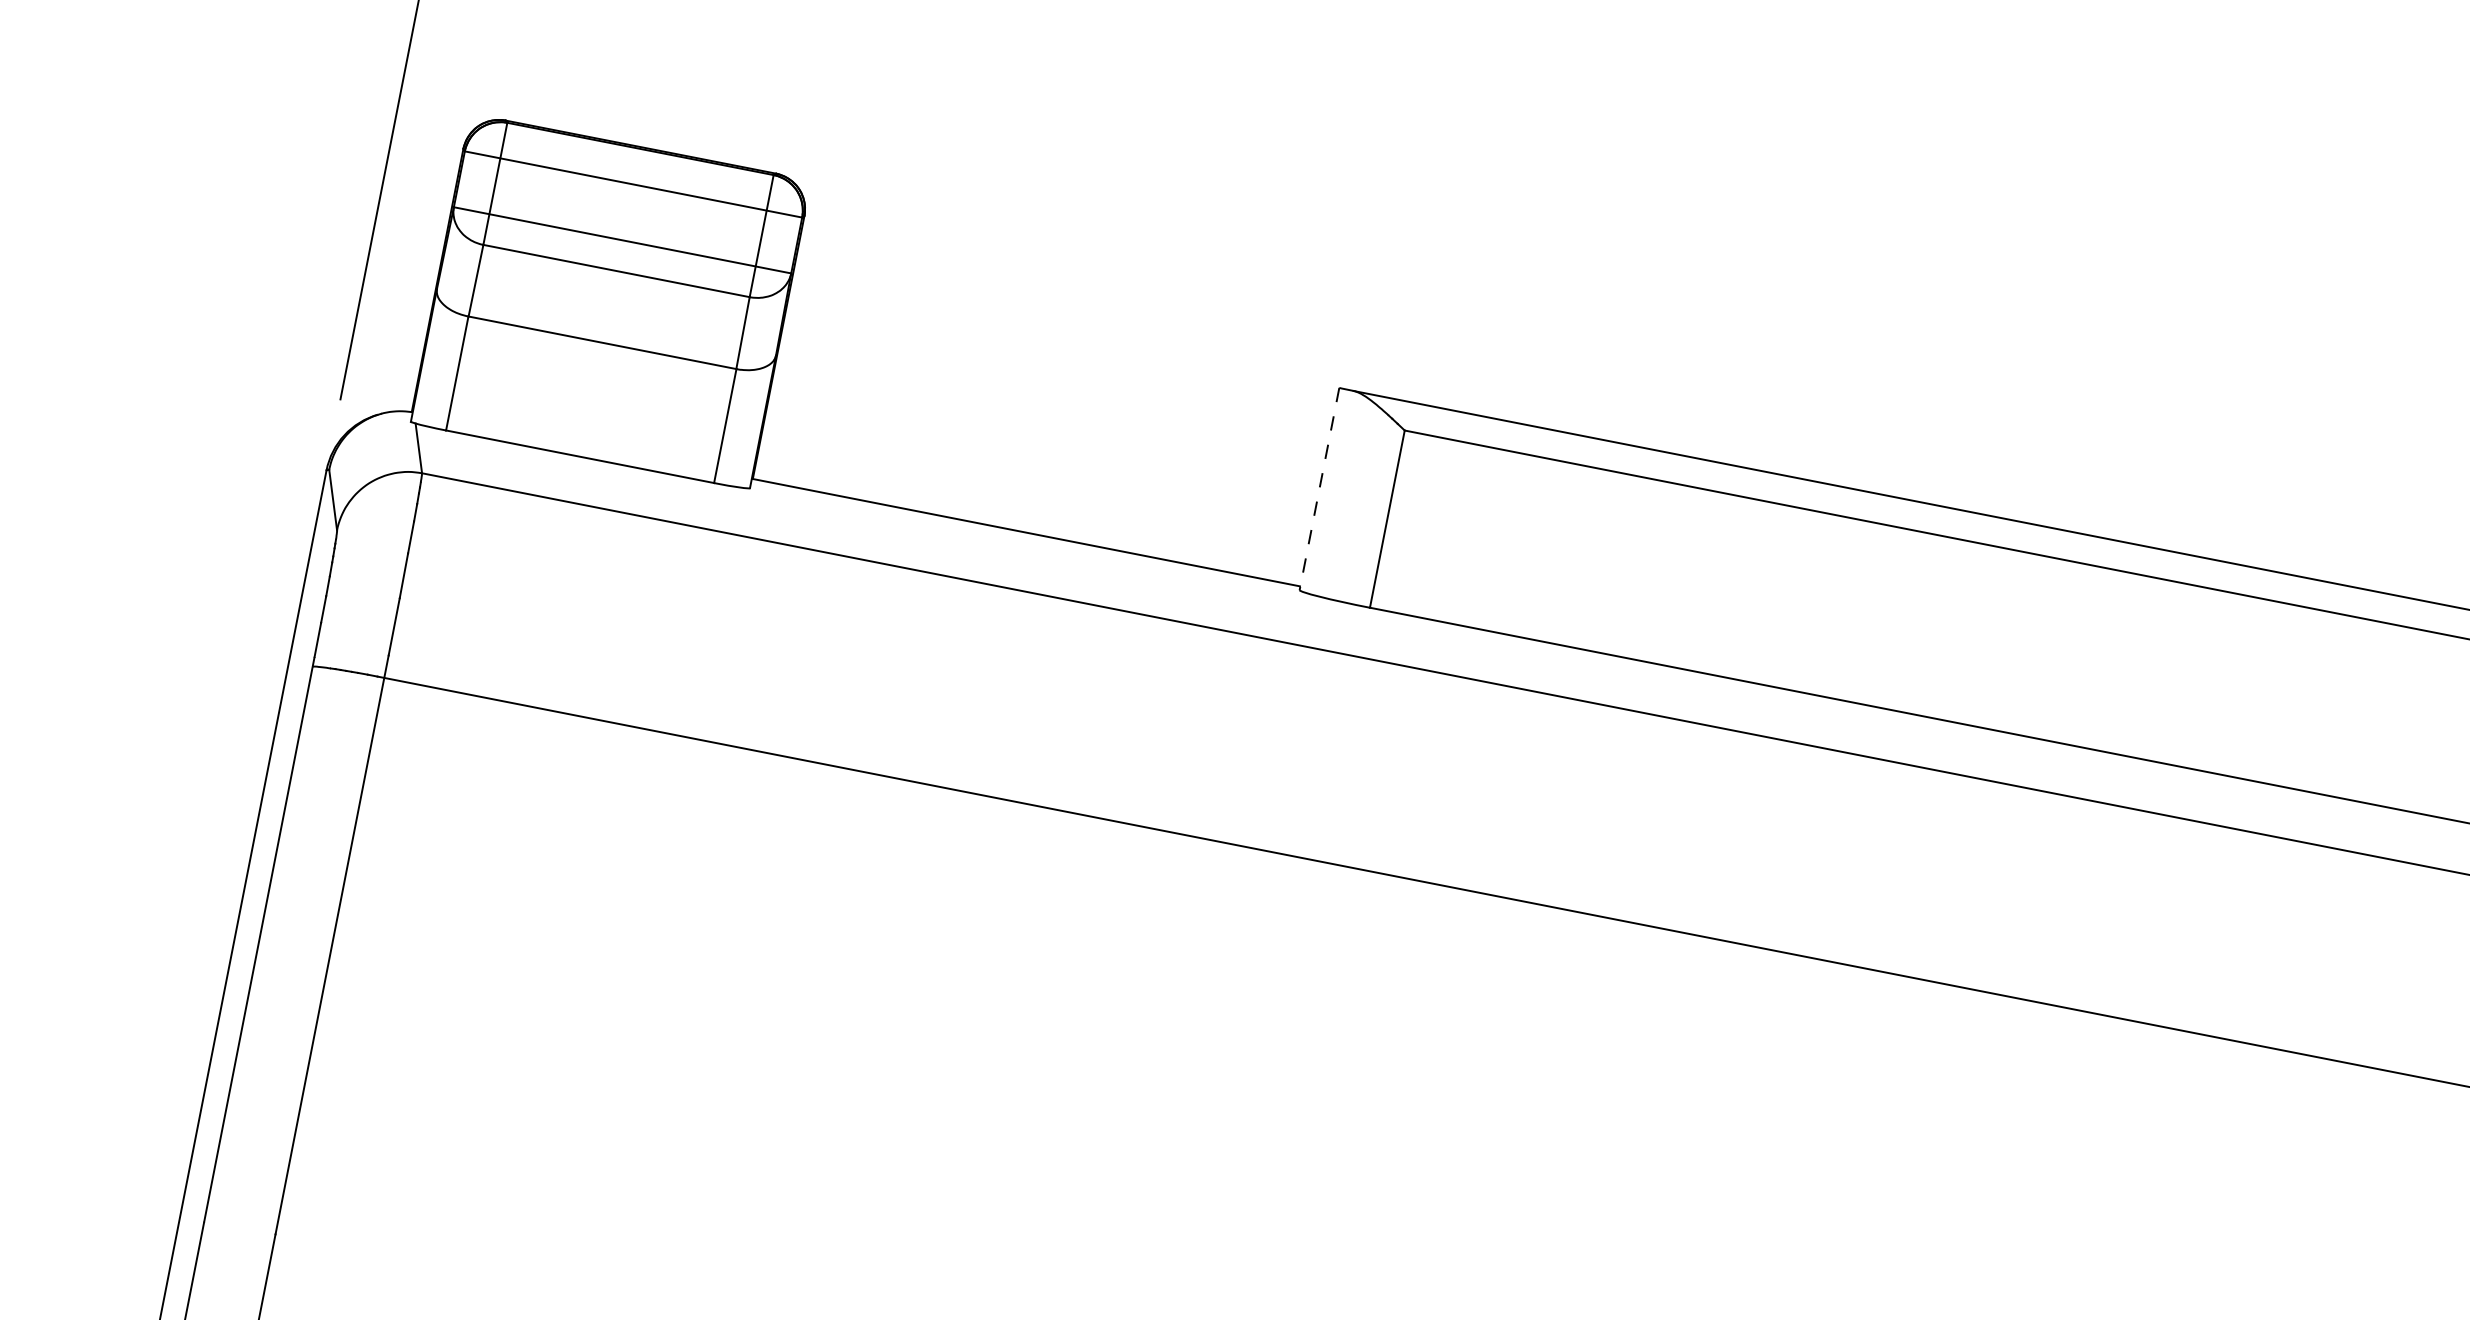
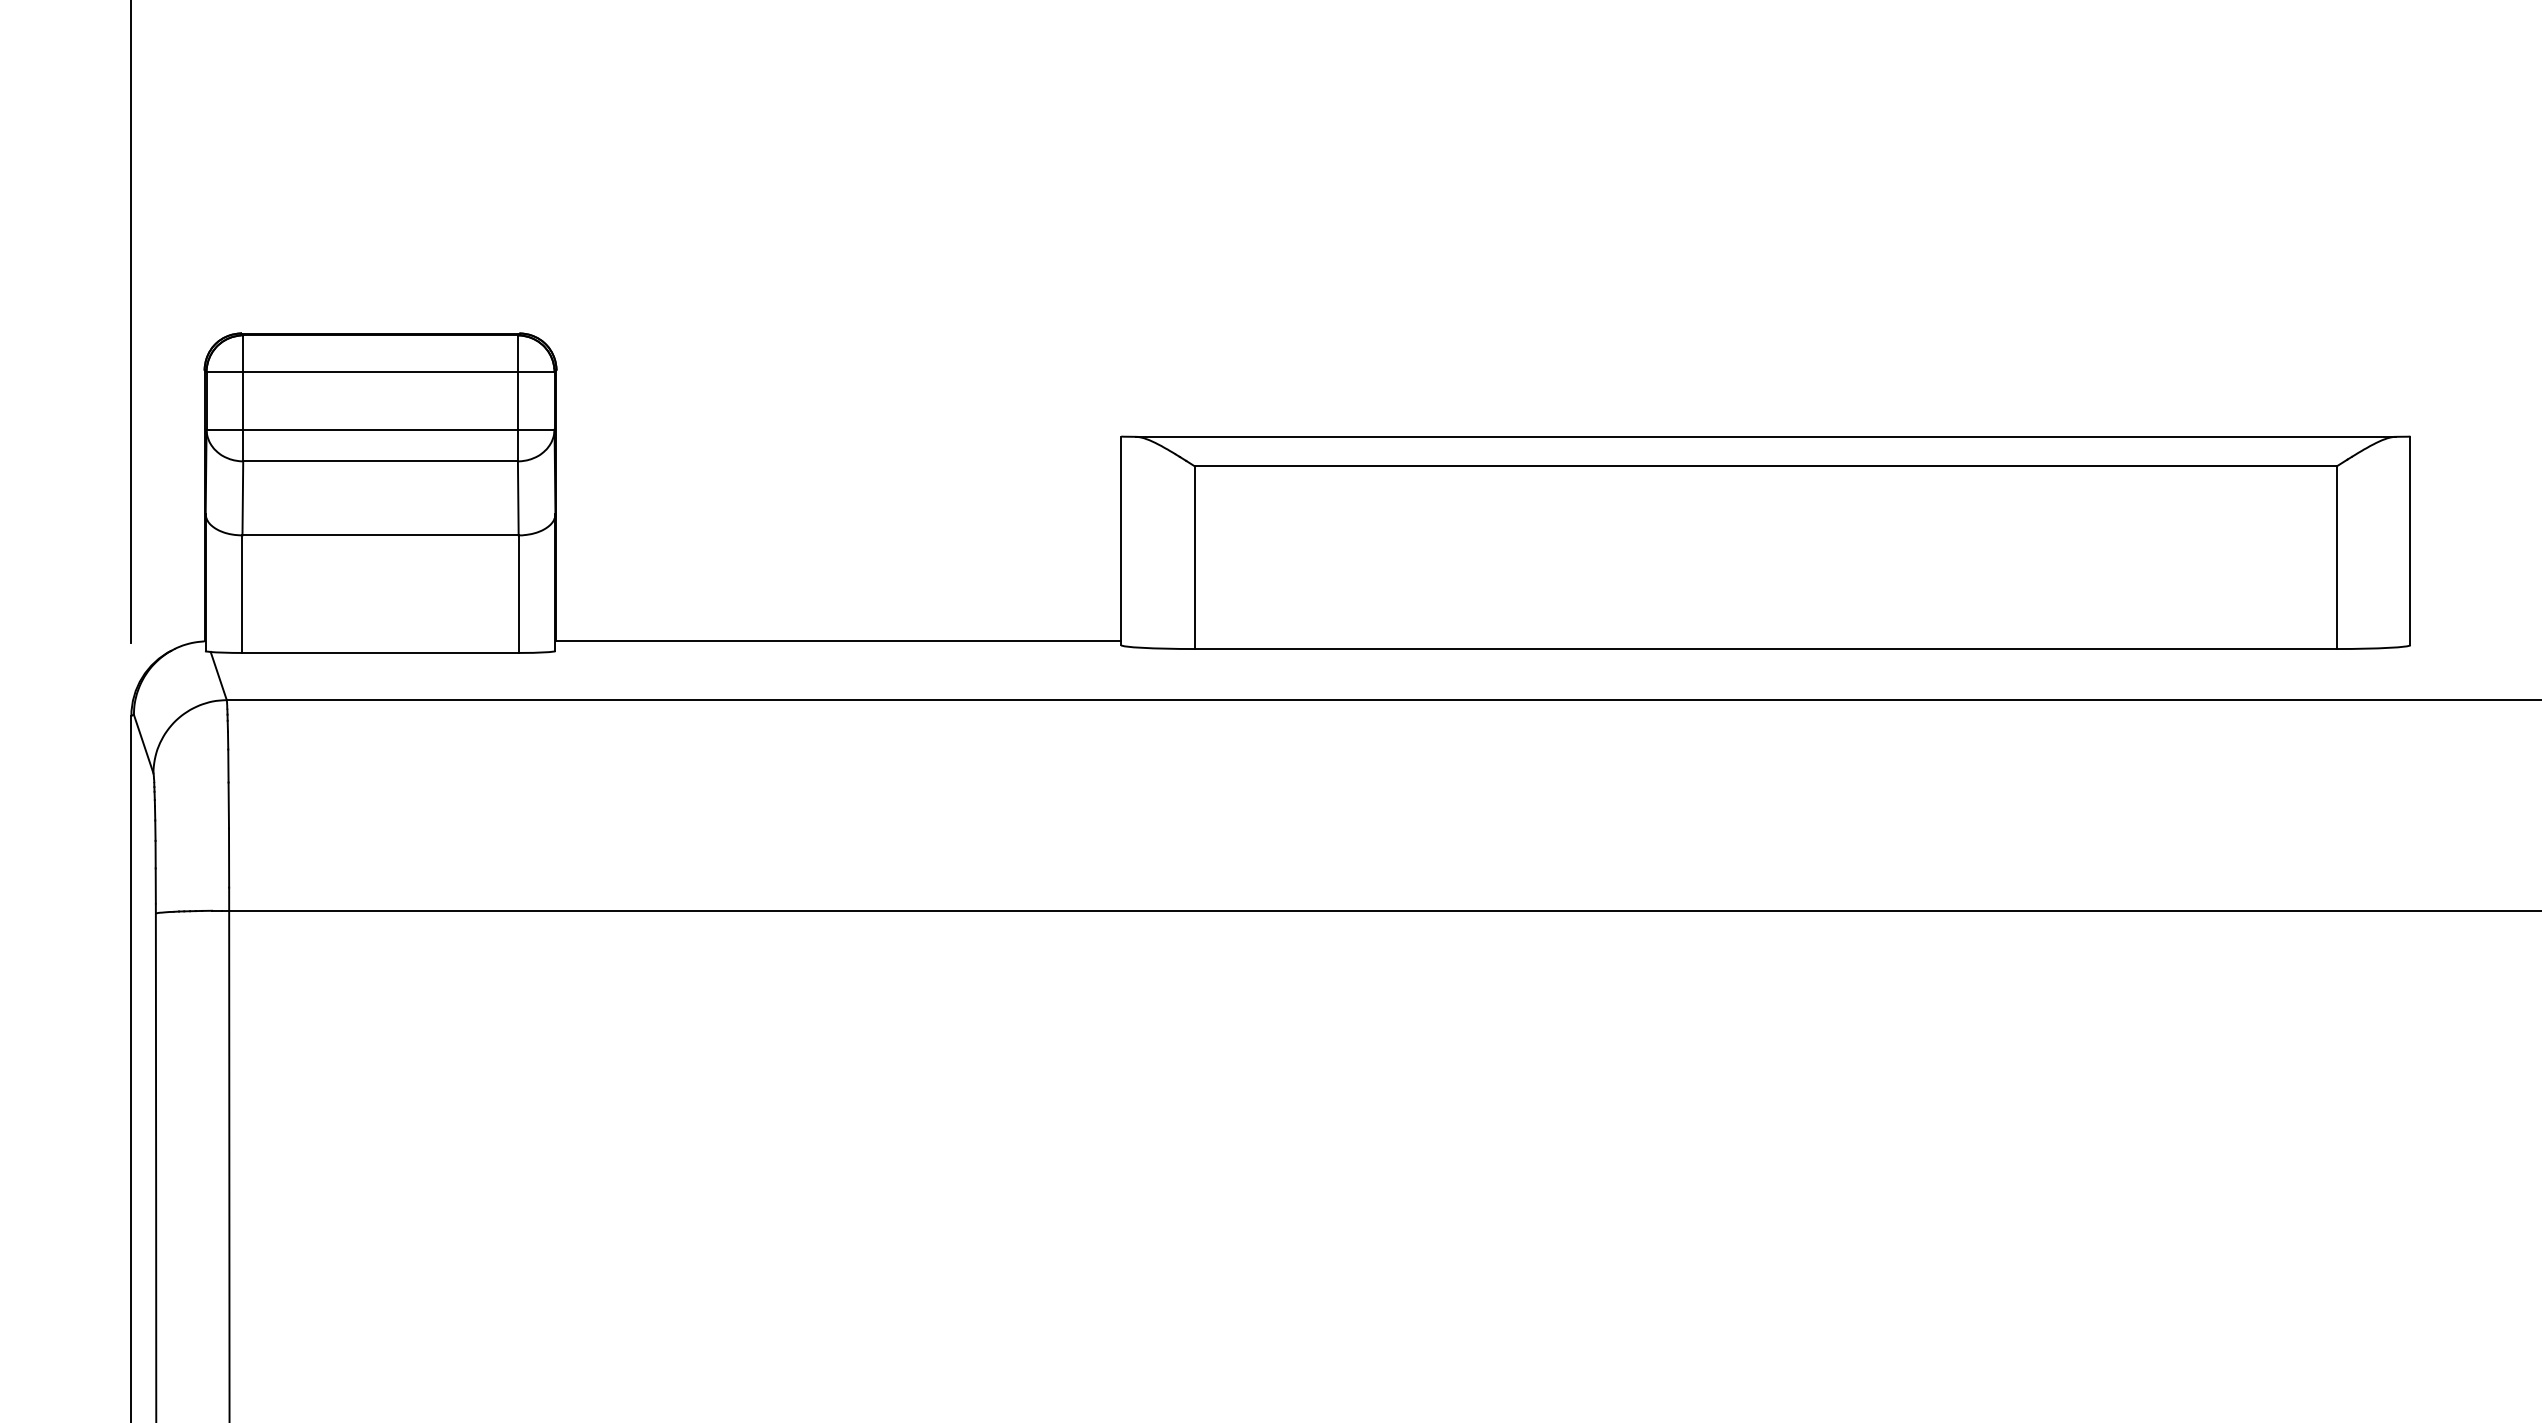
line: (1319, 489) -> (1121, 541), dashed -> solid

